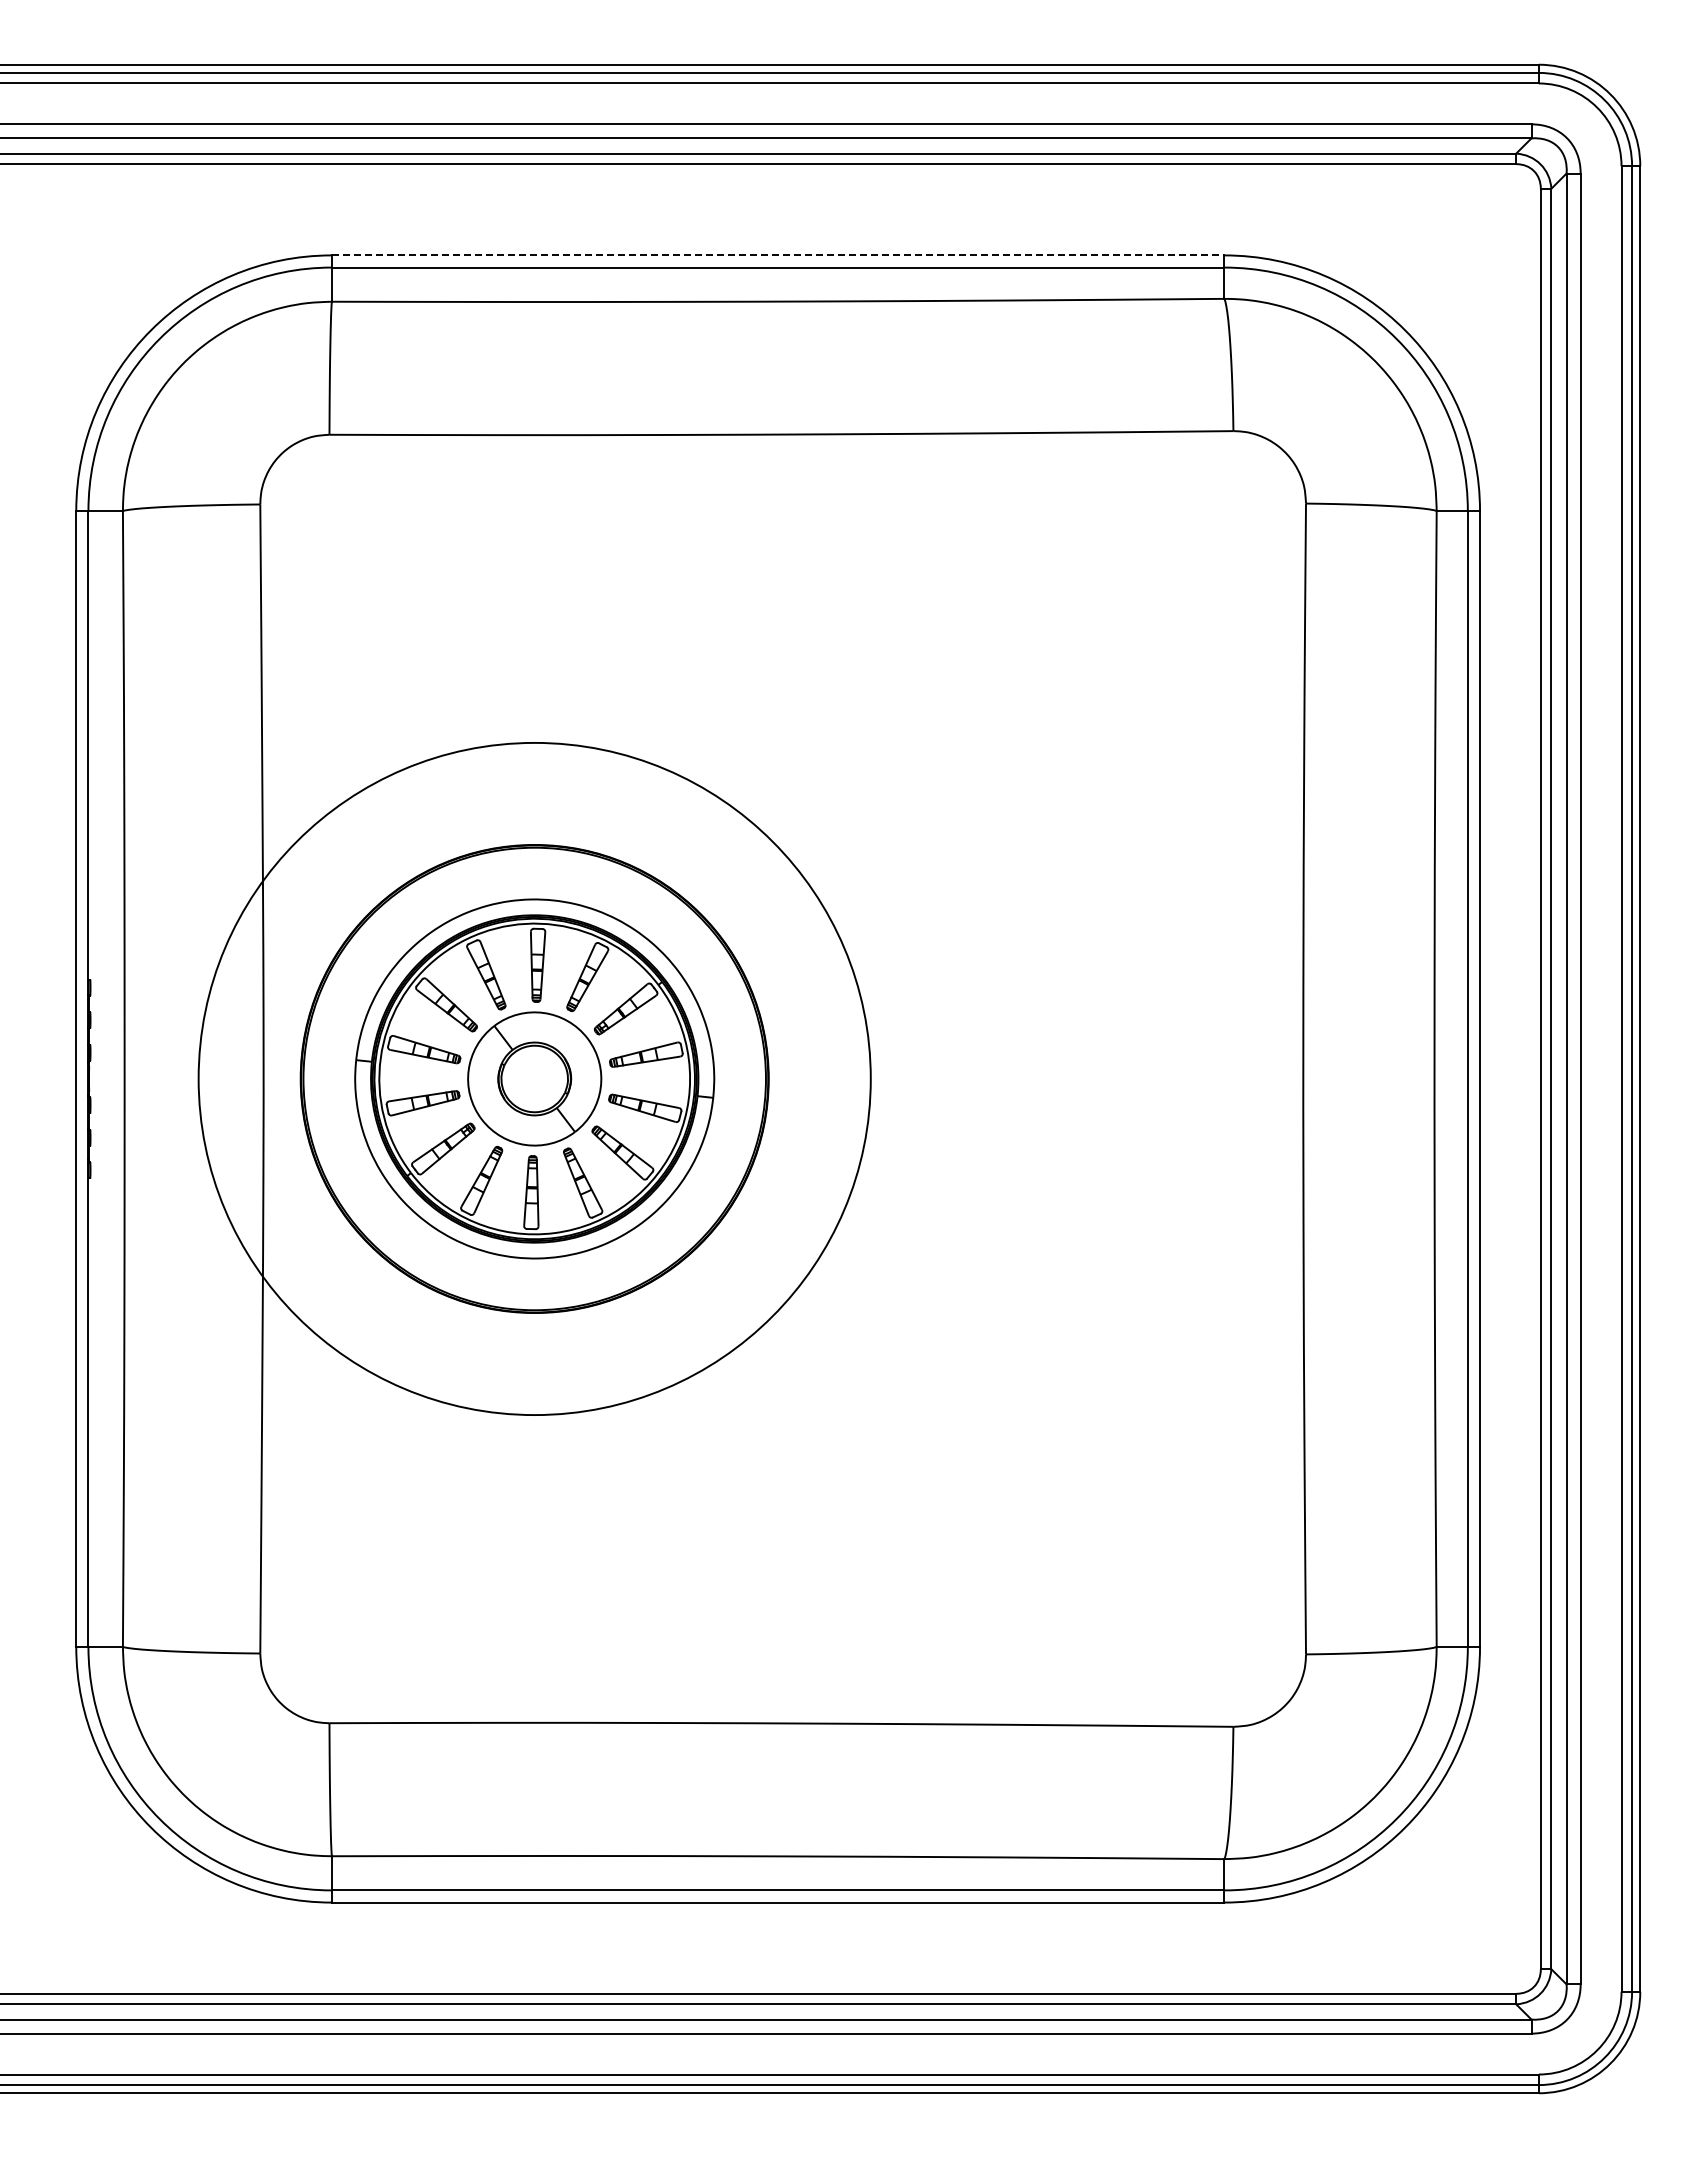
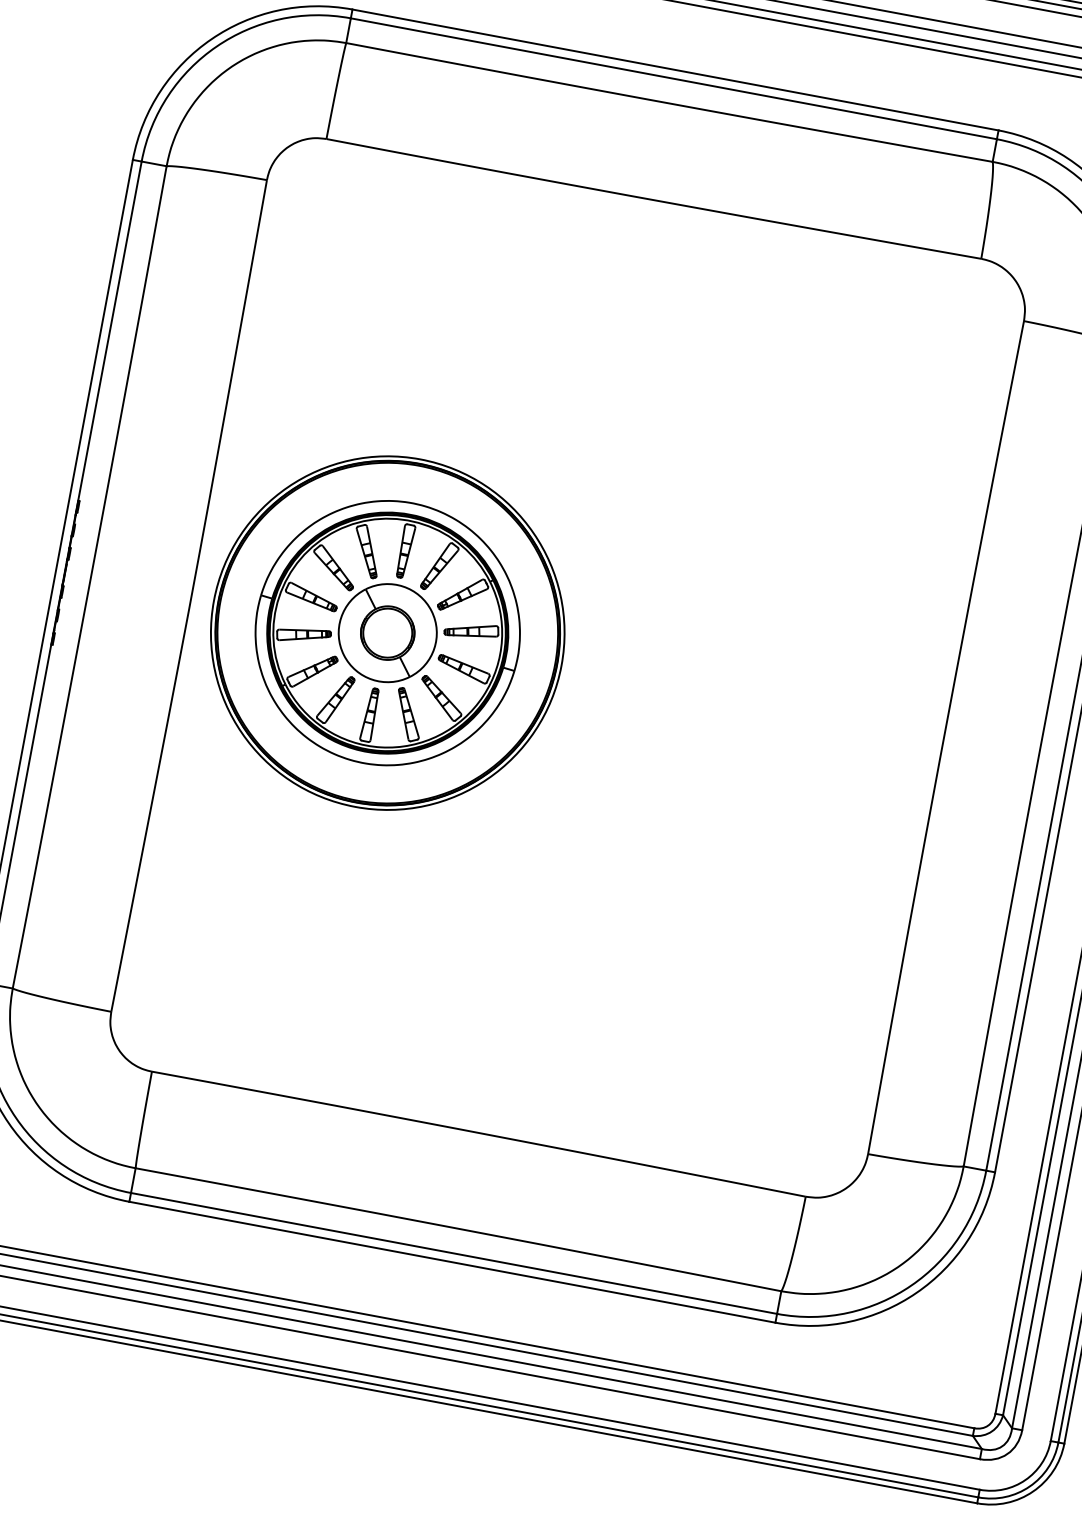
line: (778, 255) -> (675, 70), dashed -> solid
circle: (534, 1078) -> (387, 632), size x0.71

